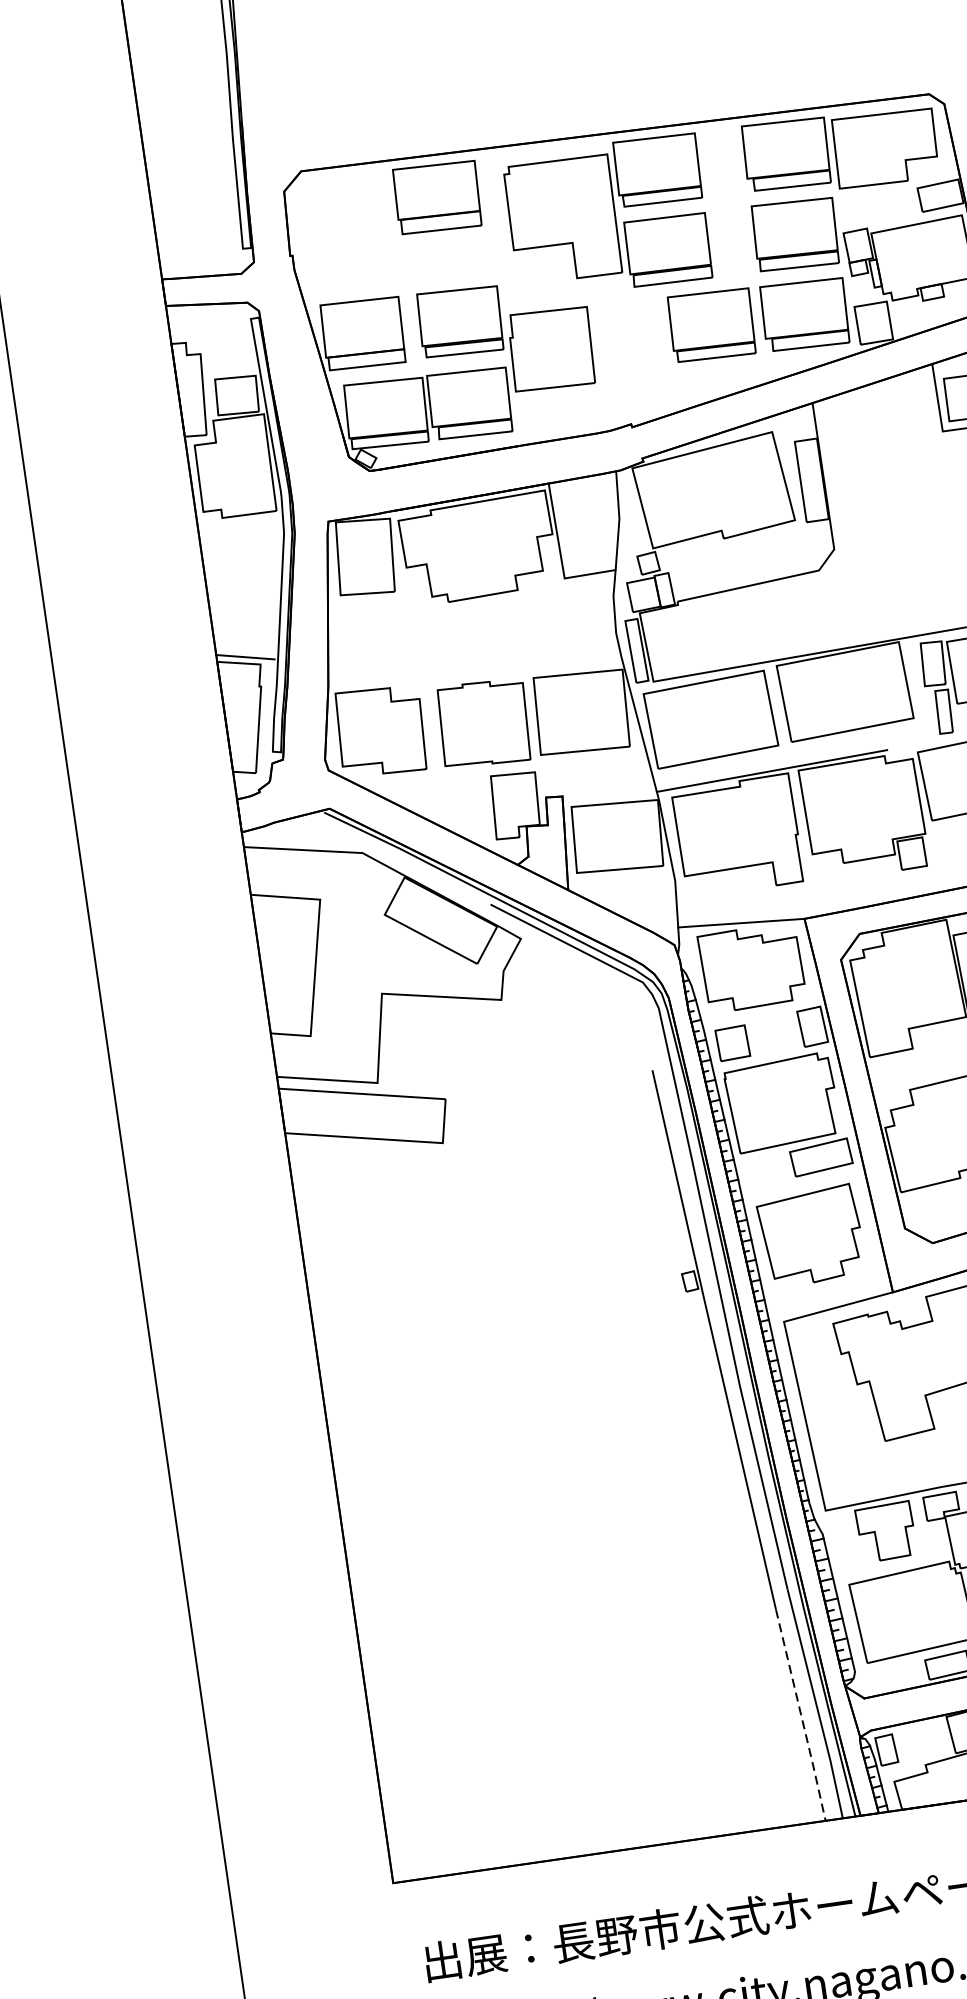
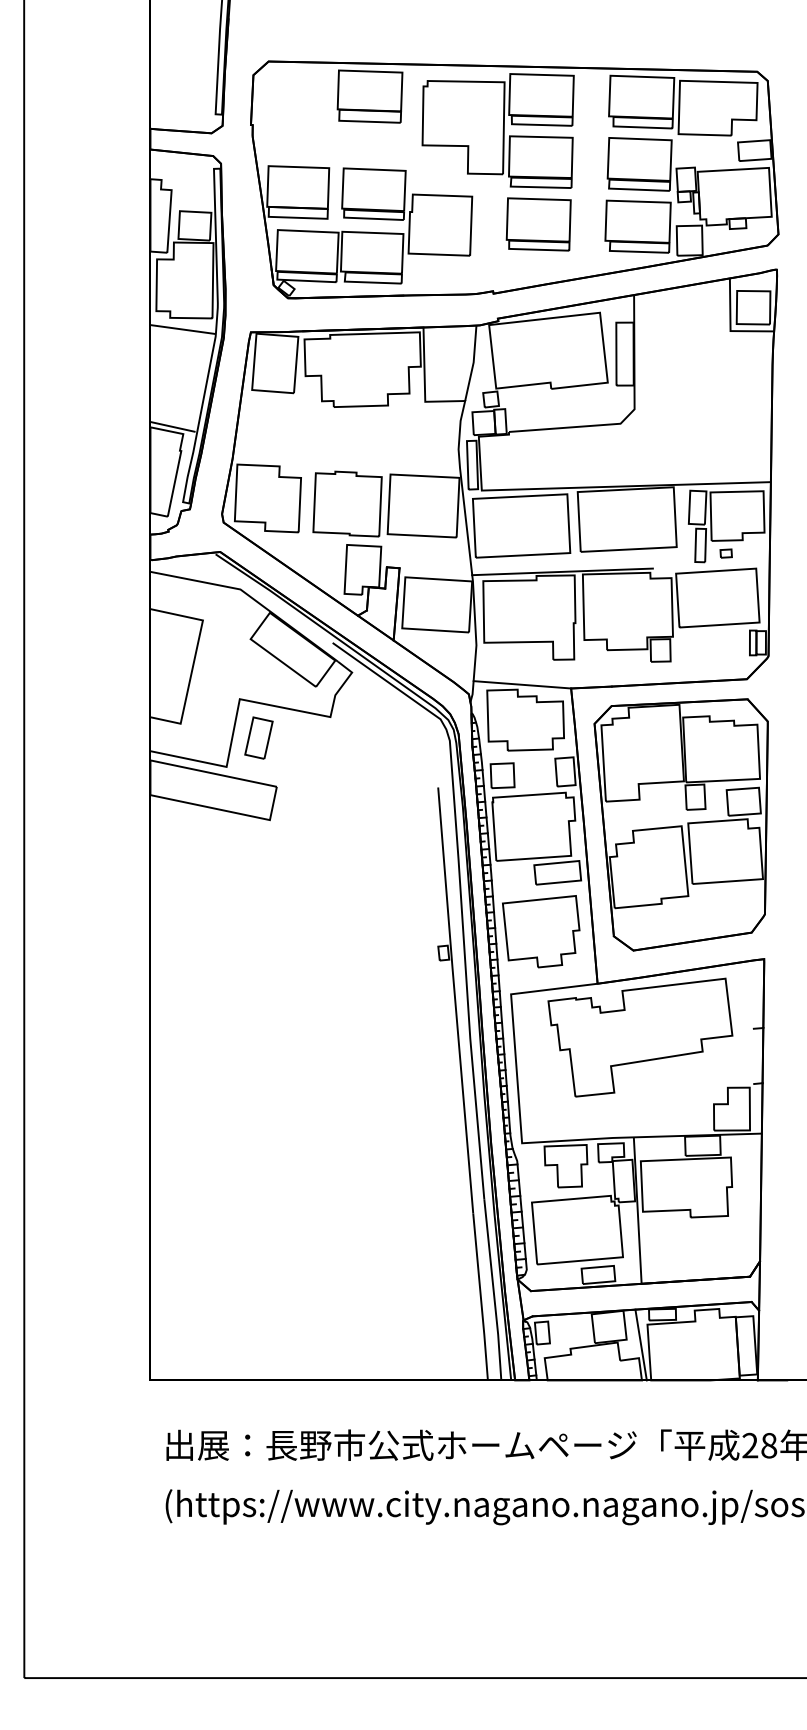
part: (711, 325) -> (538, 224), moved
line: (240, 530) -> (182, 329), added
part: (412, 1039) -> (258, 737), added
line: (800, 1715) -> (480, 1297), dashed -> solid

